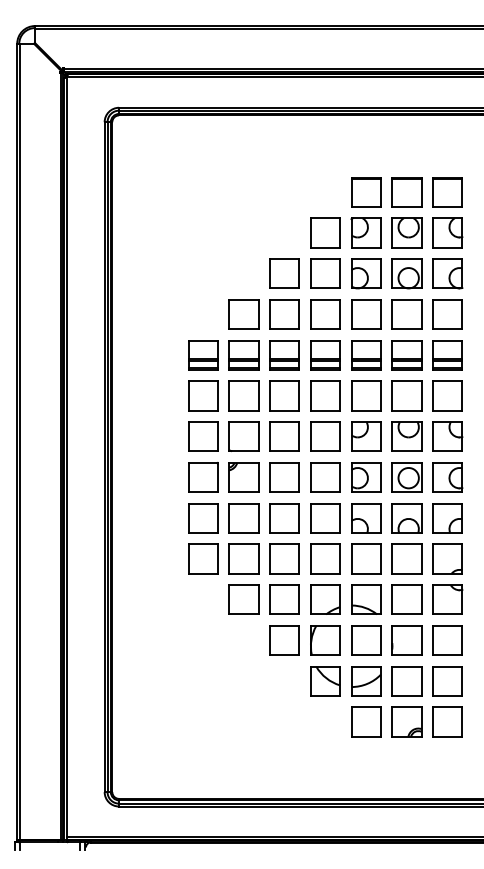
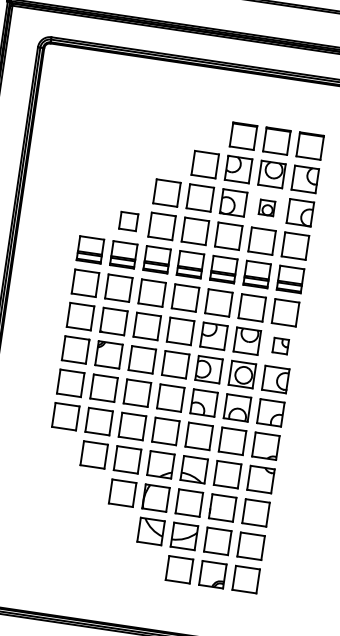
part: (406, 273) -> (266, 207), size x0.6
part: (243, 314) -> (128, 221), size x0.7
part: (447, 436) -> (280, 345), size x0.6

